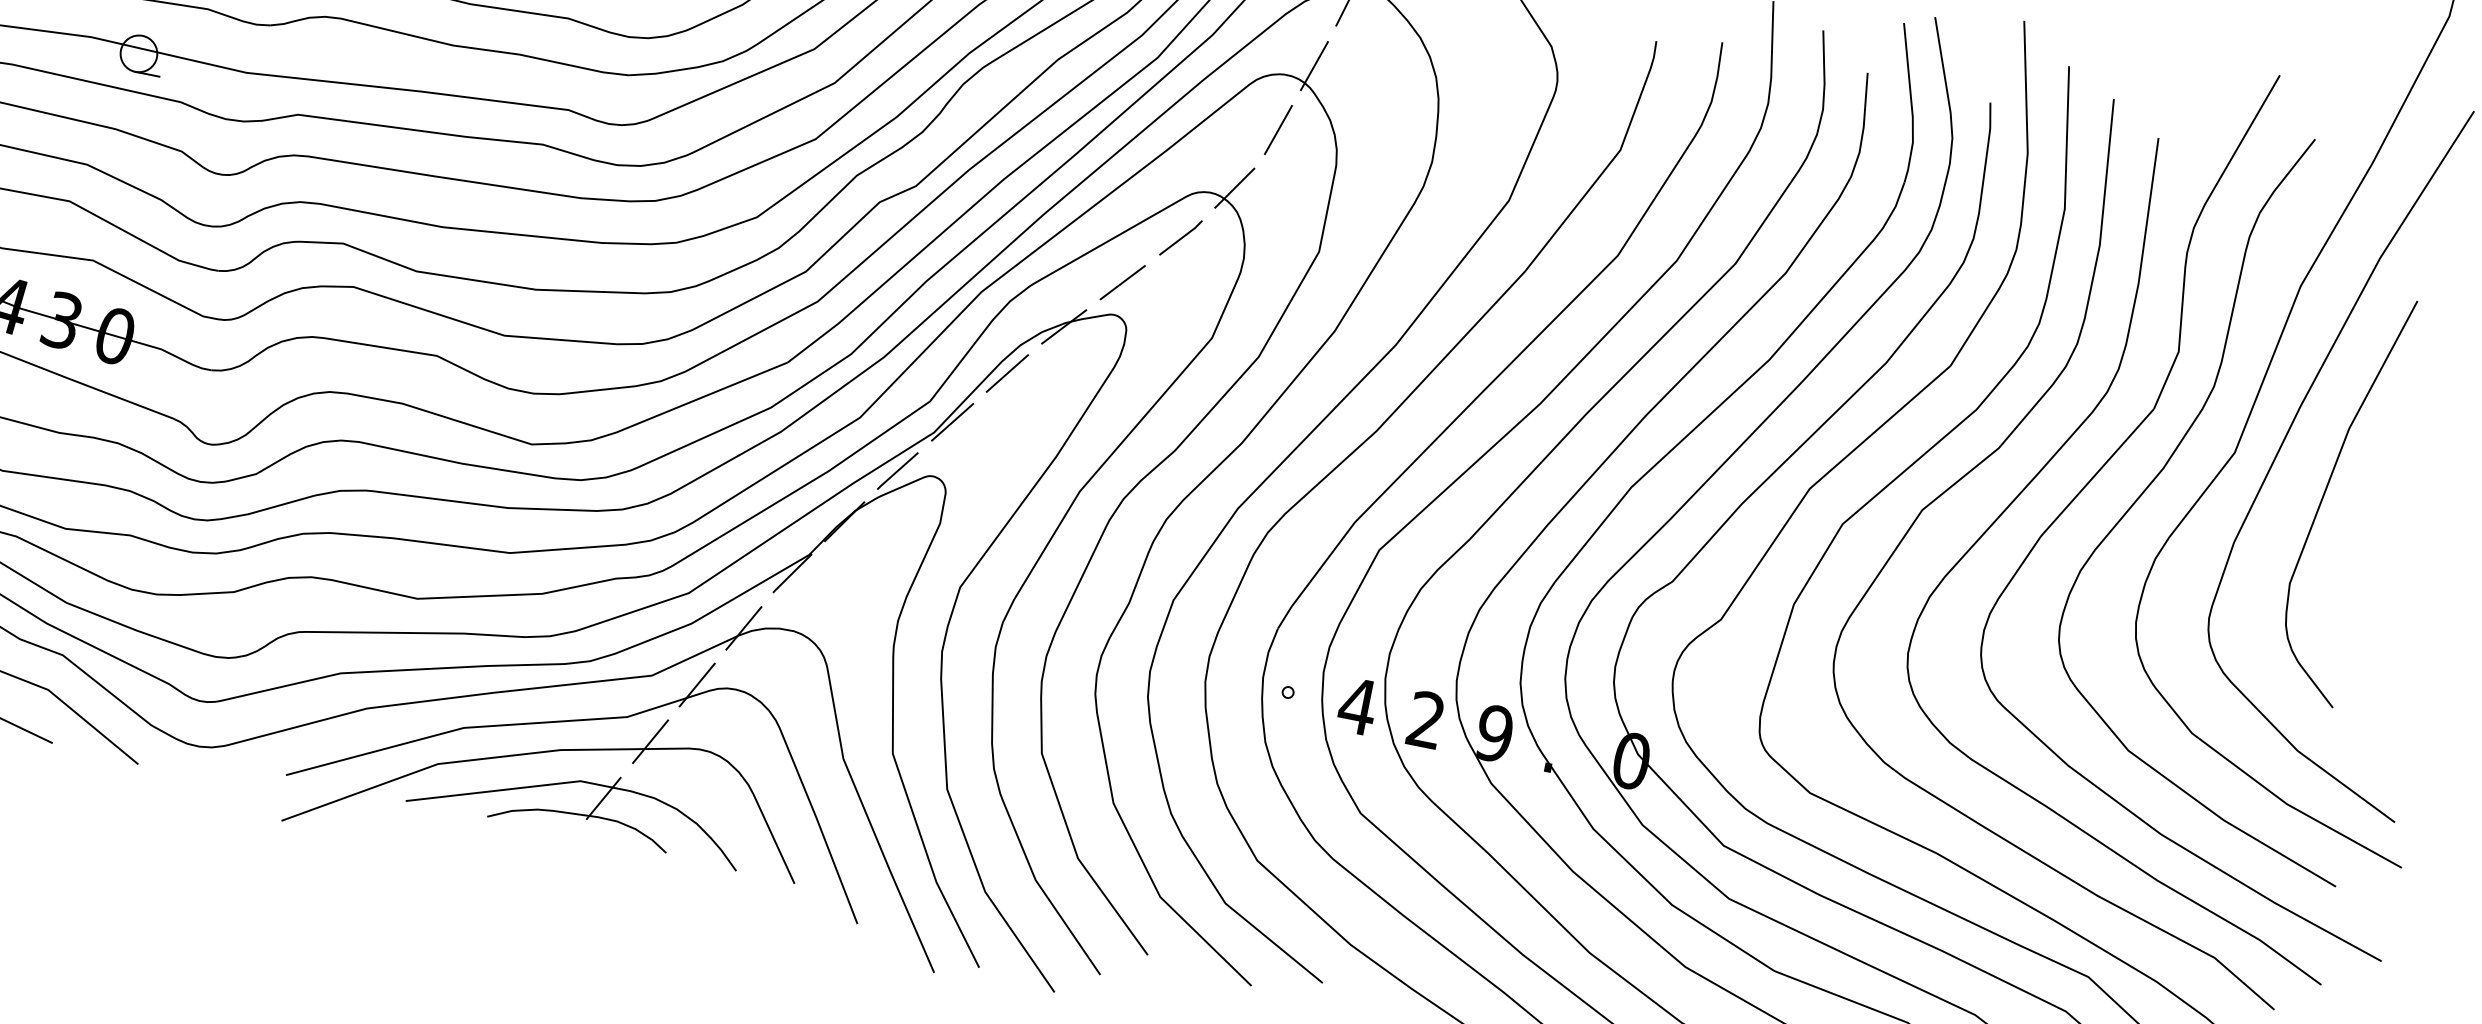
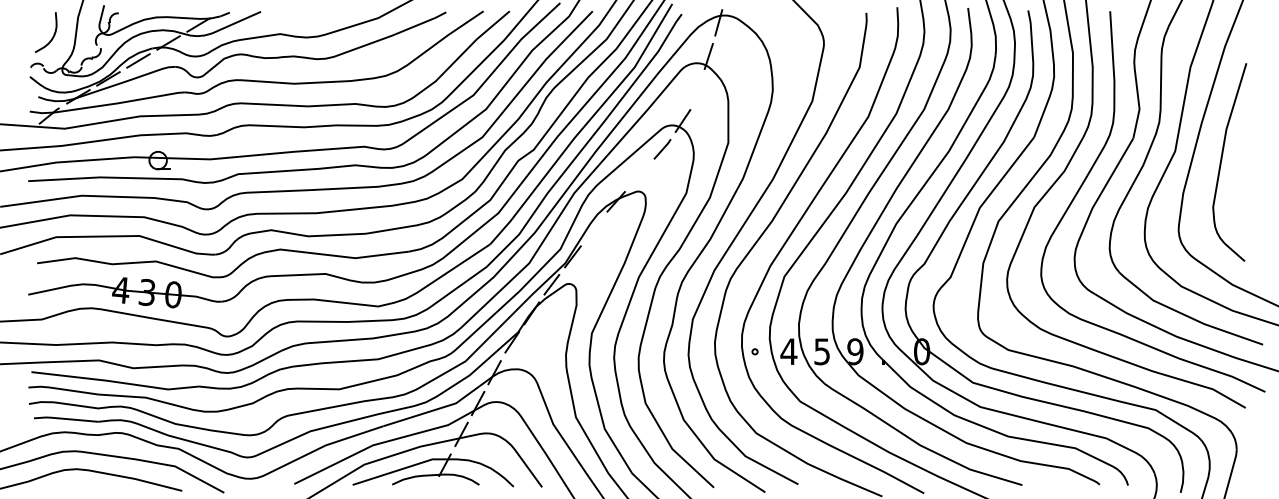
line: (1277, 129) -> (697, 89), removed
line: (1122, 282) -> (639, 175), removed
line: (1006, 372) -> (593, 228), removed
text: (1424, 719) -> (821, 351), 2 -> 5

